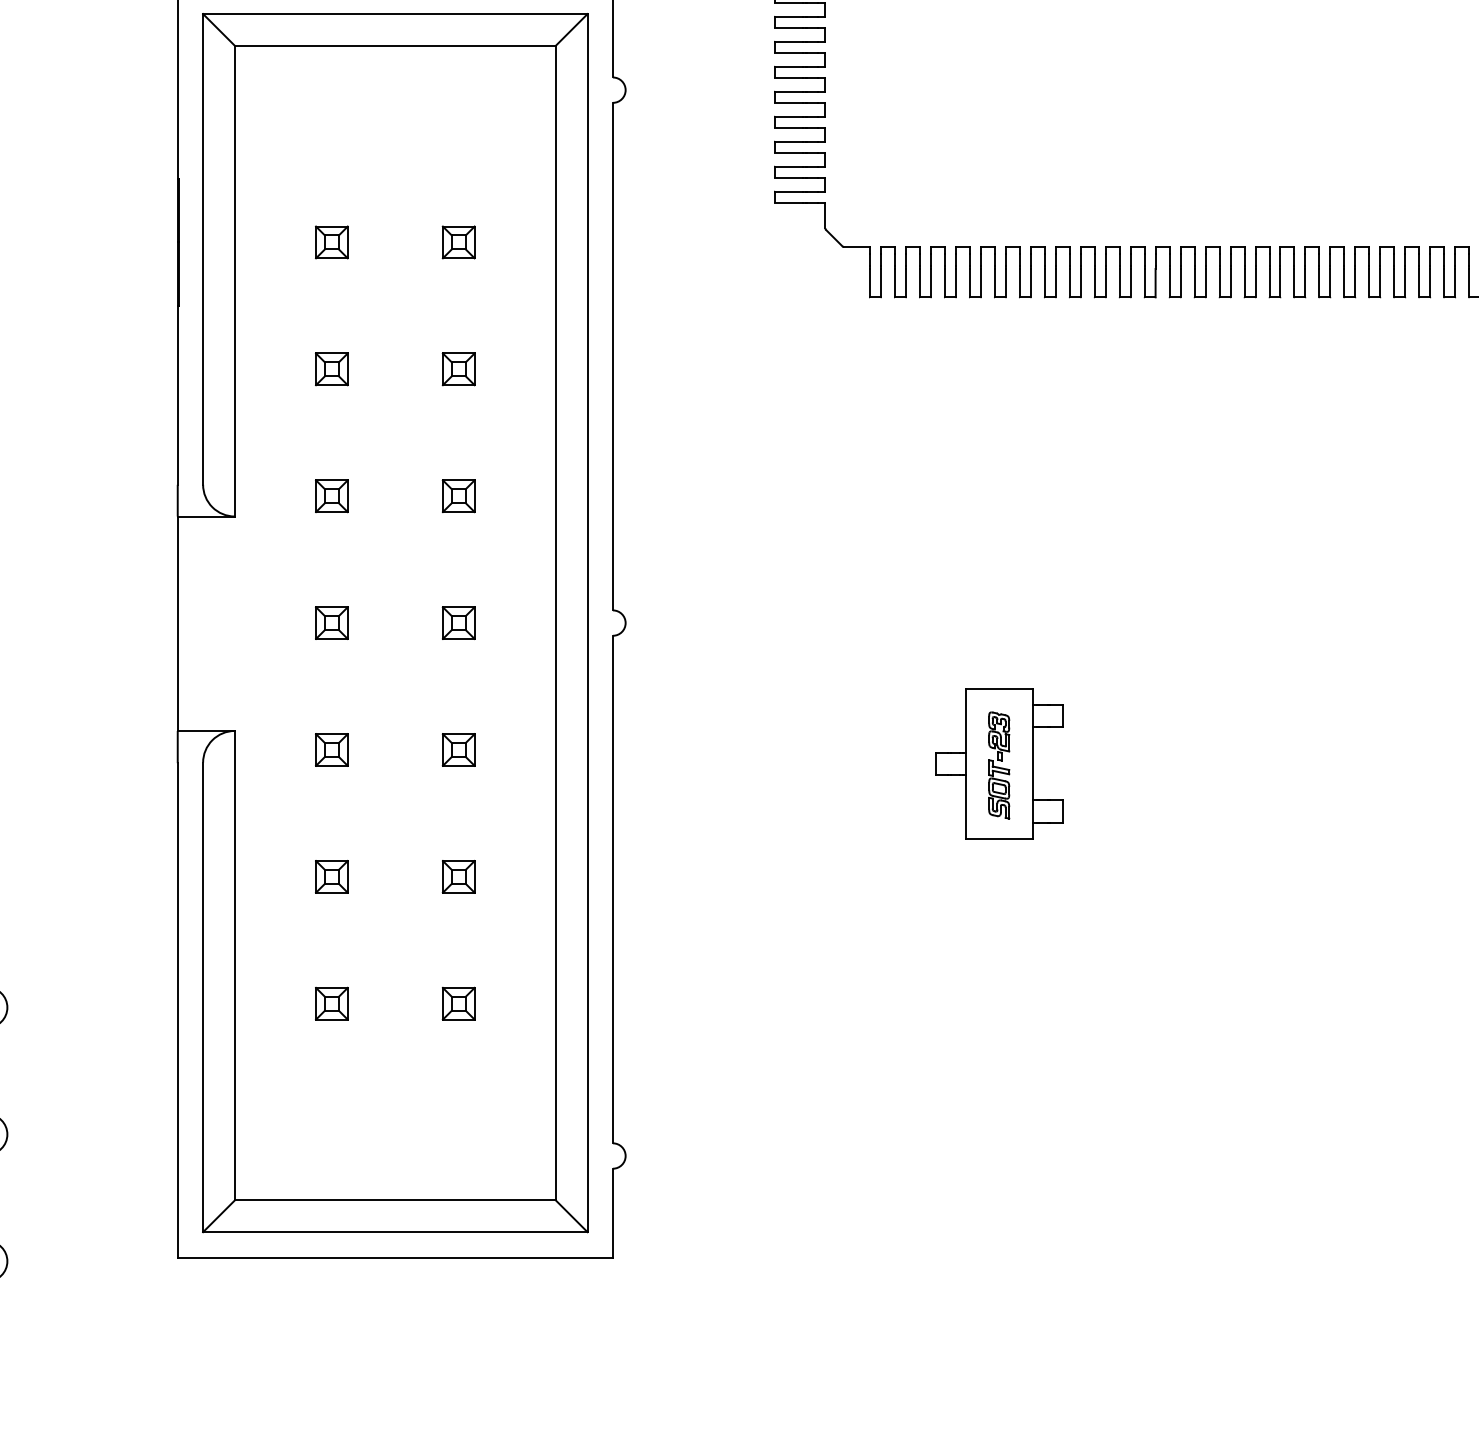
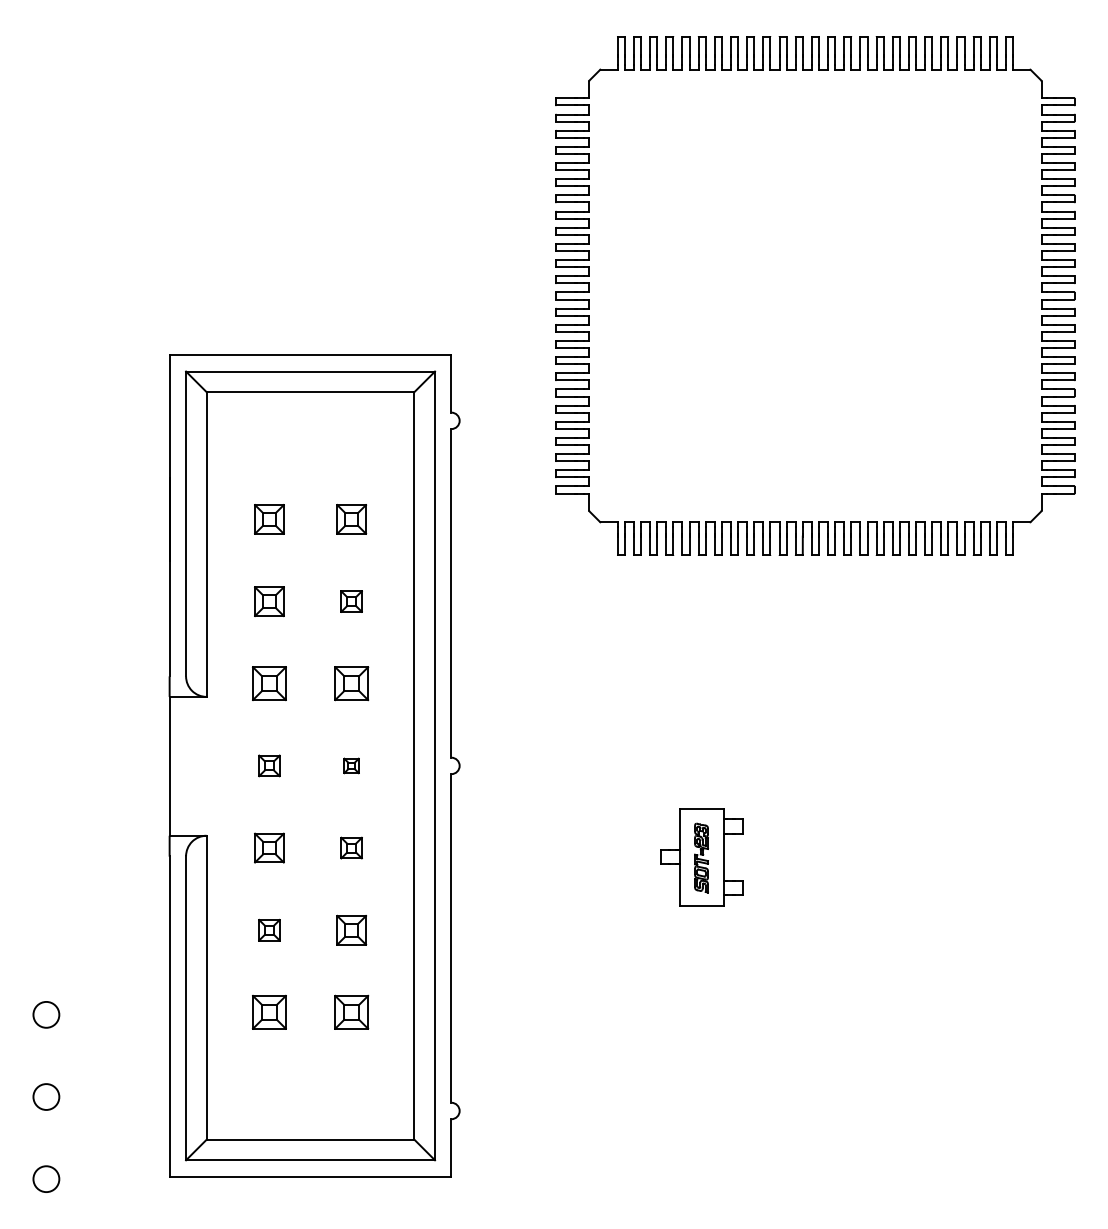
part: (331, 242) -> (269, 519), size x1.4
part: (458, 242) -> (351, 519), size x1.4
part: (331, 369) -> (269, 601), size x1.4
part: (331, 495) -> (269, 683), size x1.6
part: (458, 495) -> (351, 683), size x1.6
part: (458, 622) -> (351, 765), size x0.7
part: (331, 749) -> (269, 847), size x1.4
part: (458, 875) -> (351, 929), size x1.4
part: (331, 1003) -> (269, 1012), size x1.6
part: (458, 1003) -> (351, 1012), size x1.6

